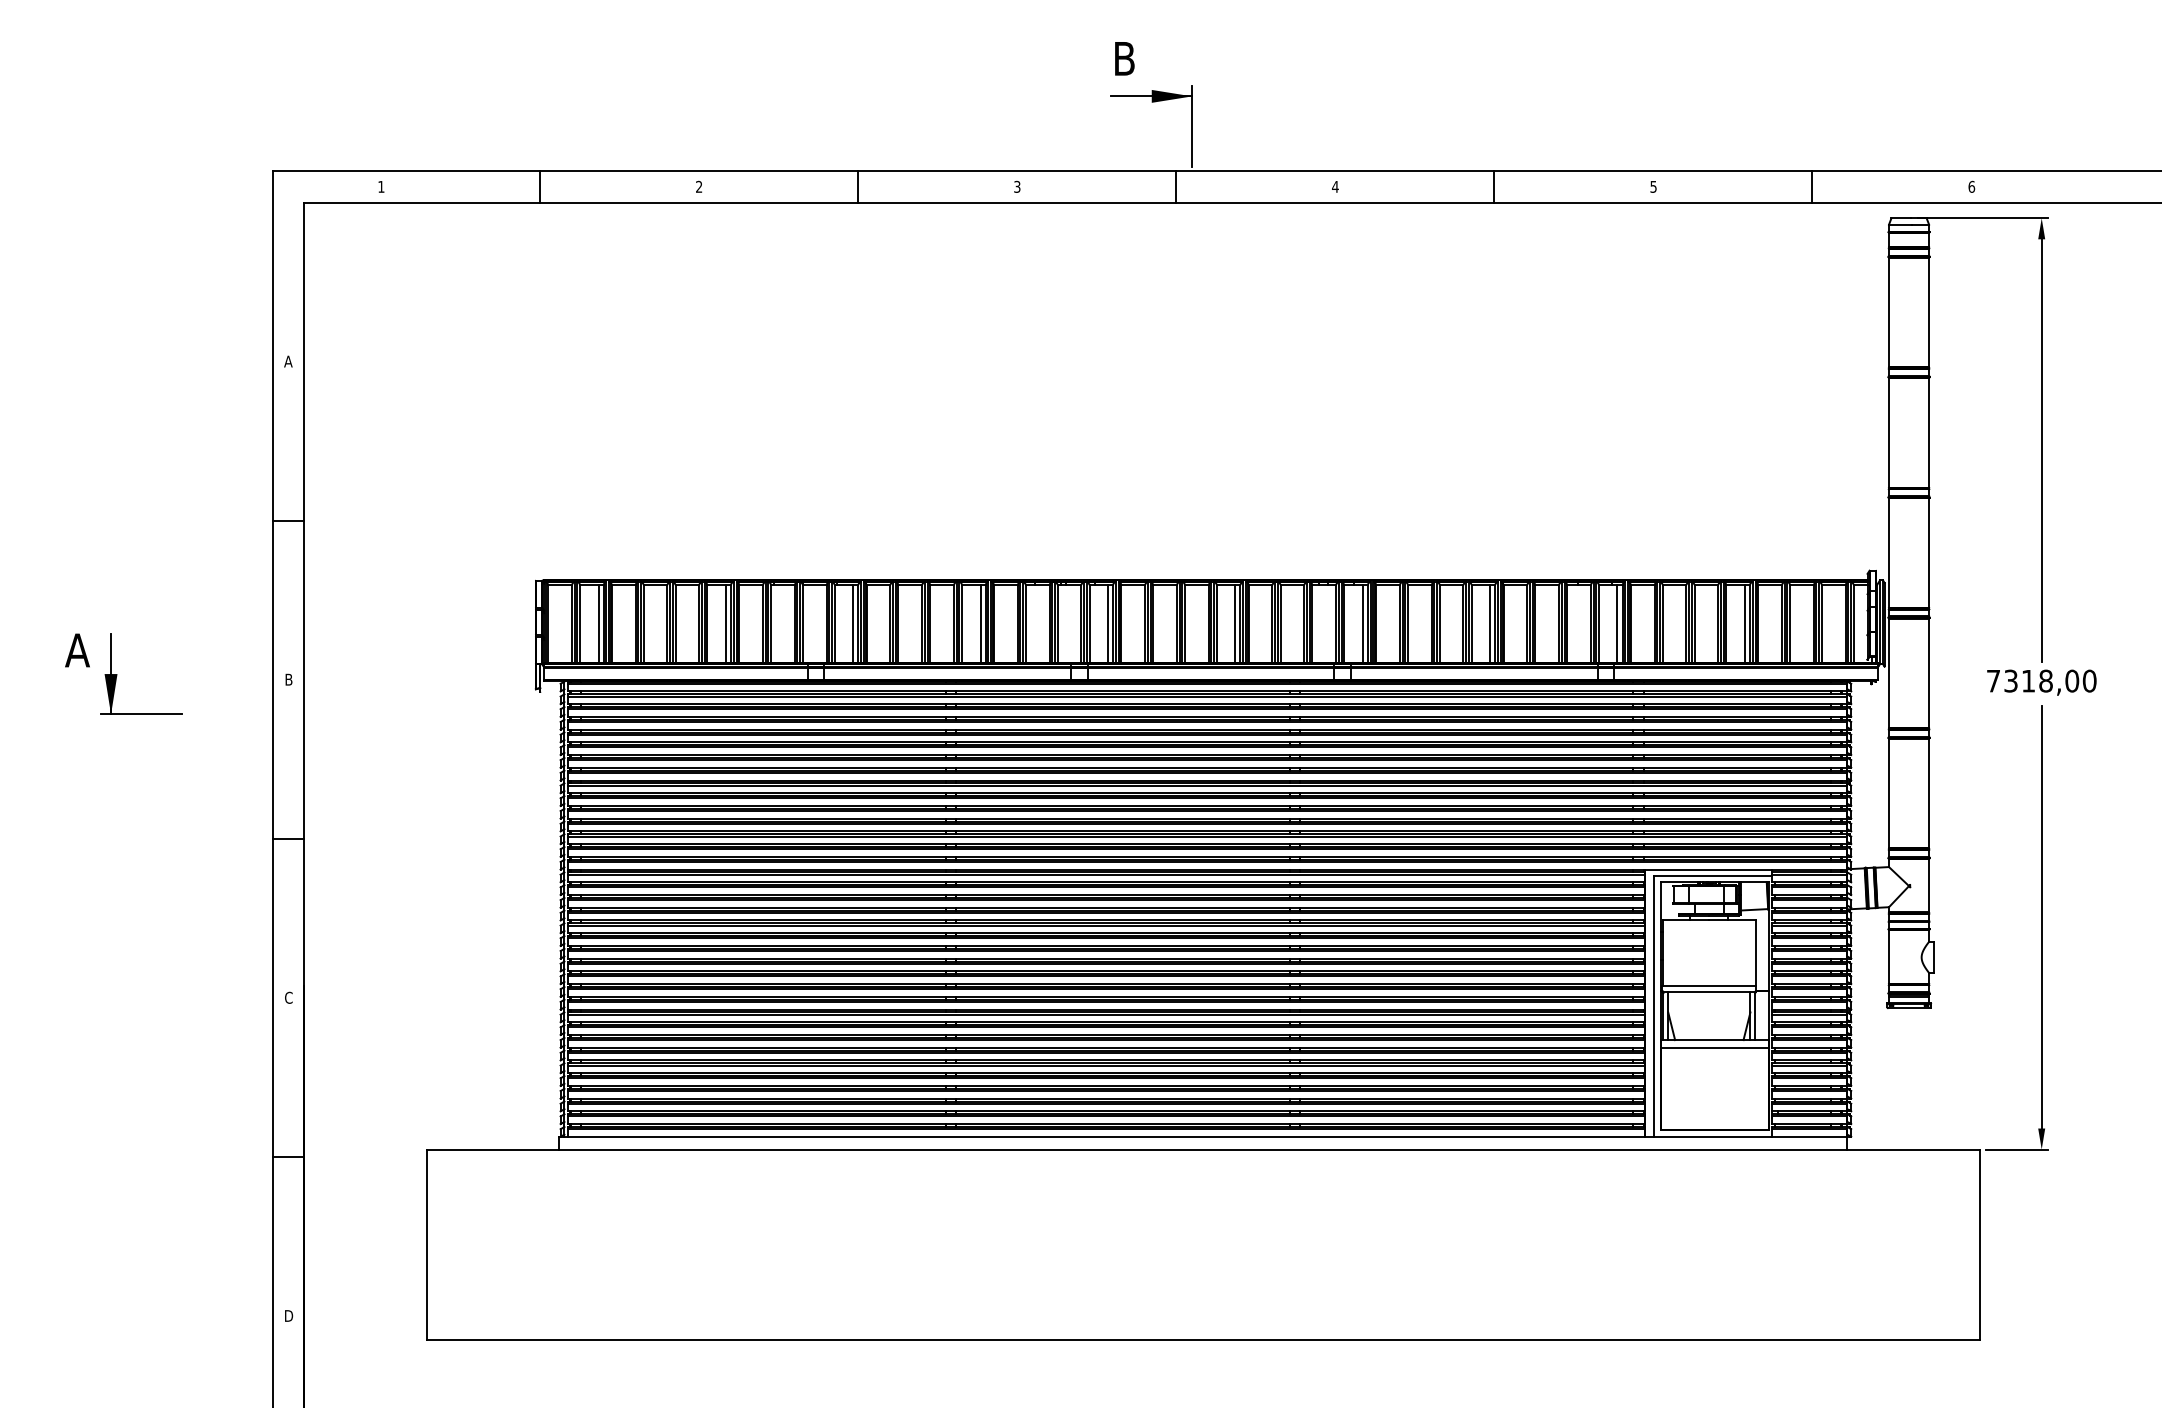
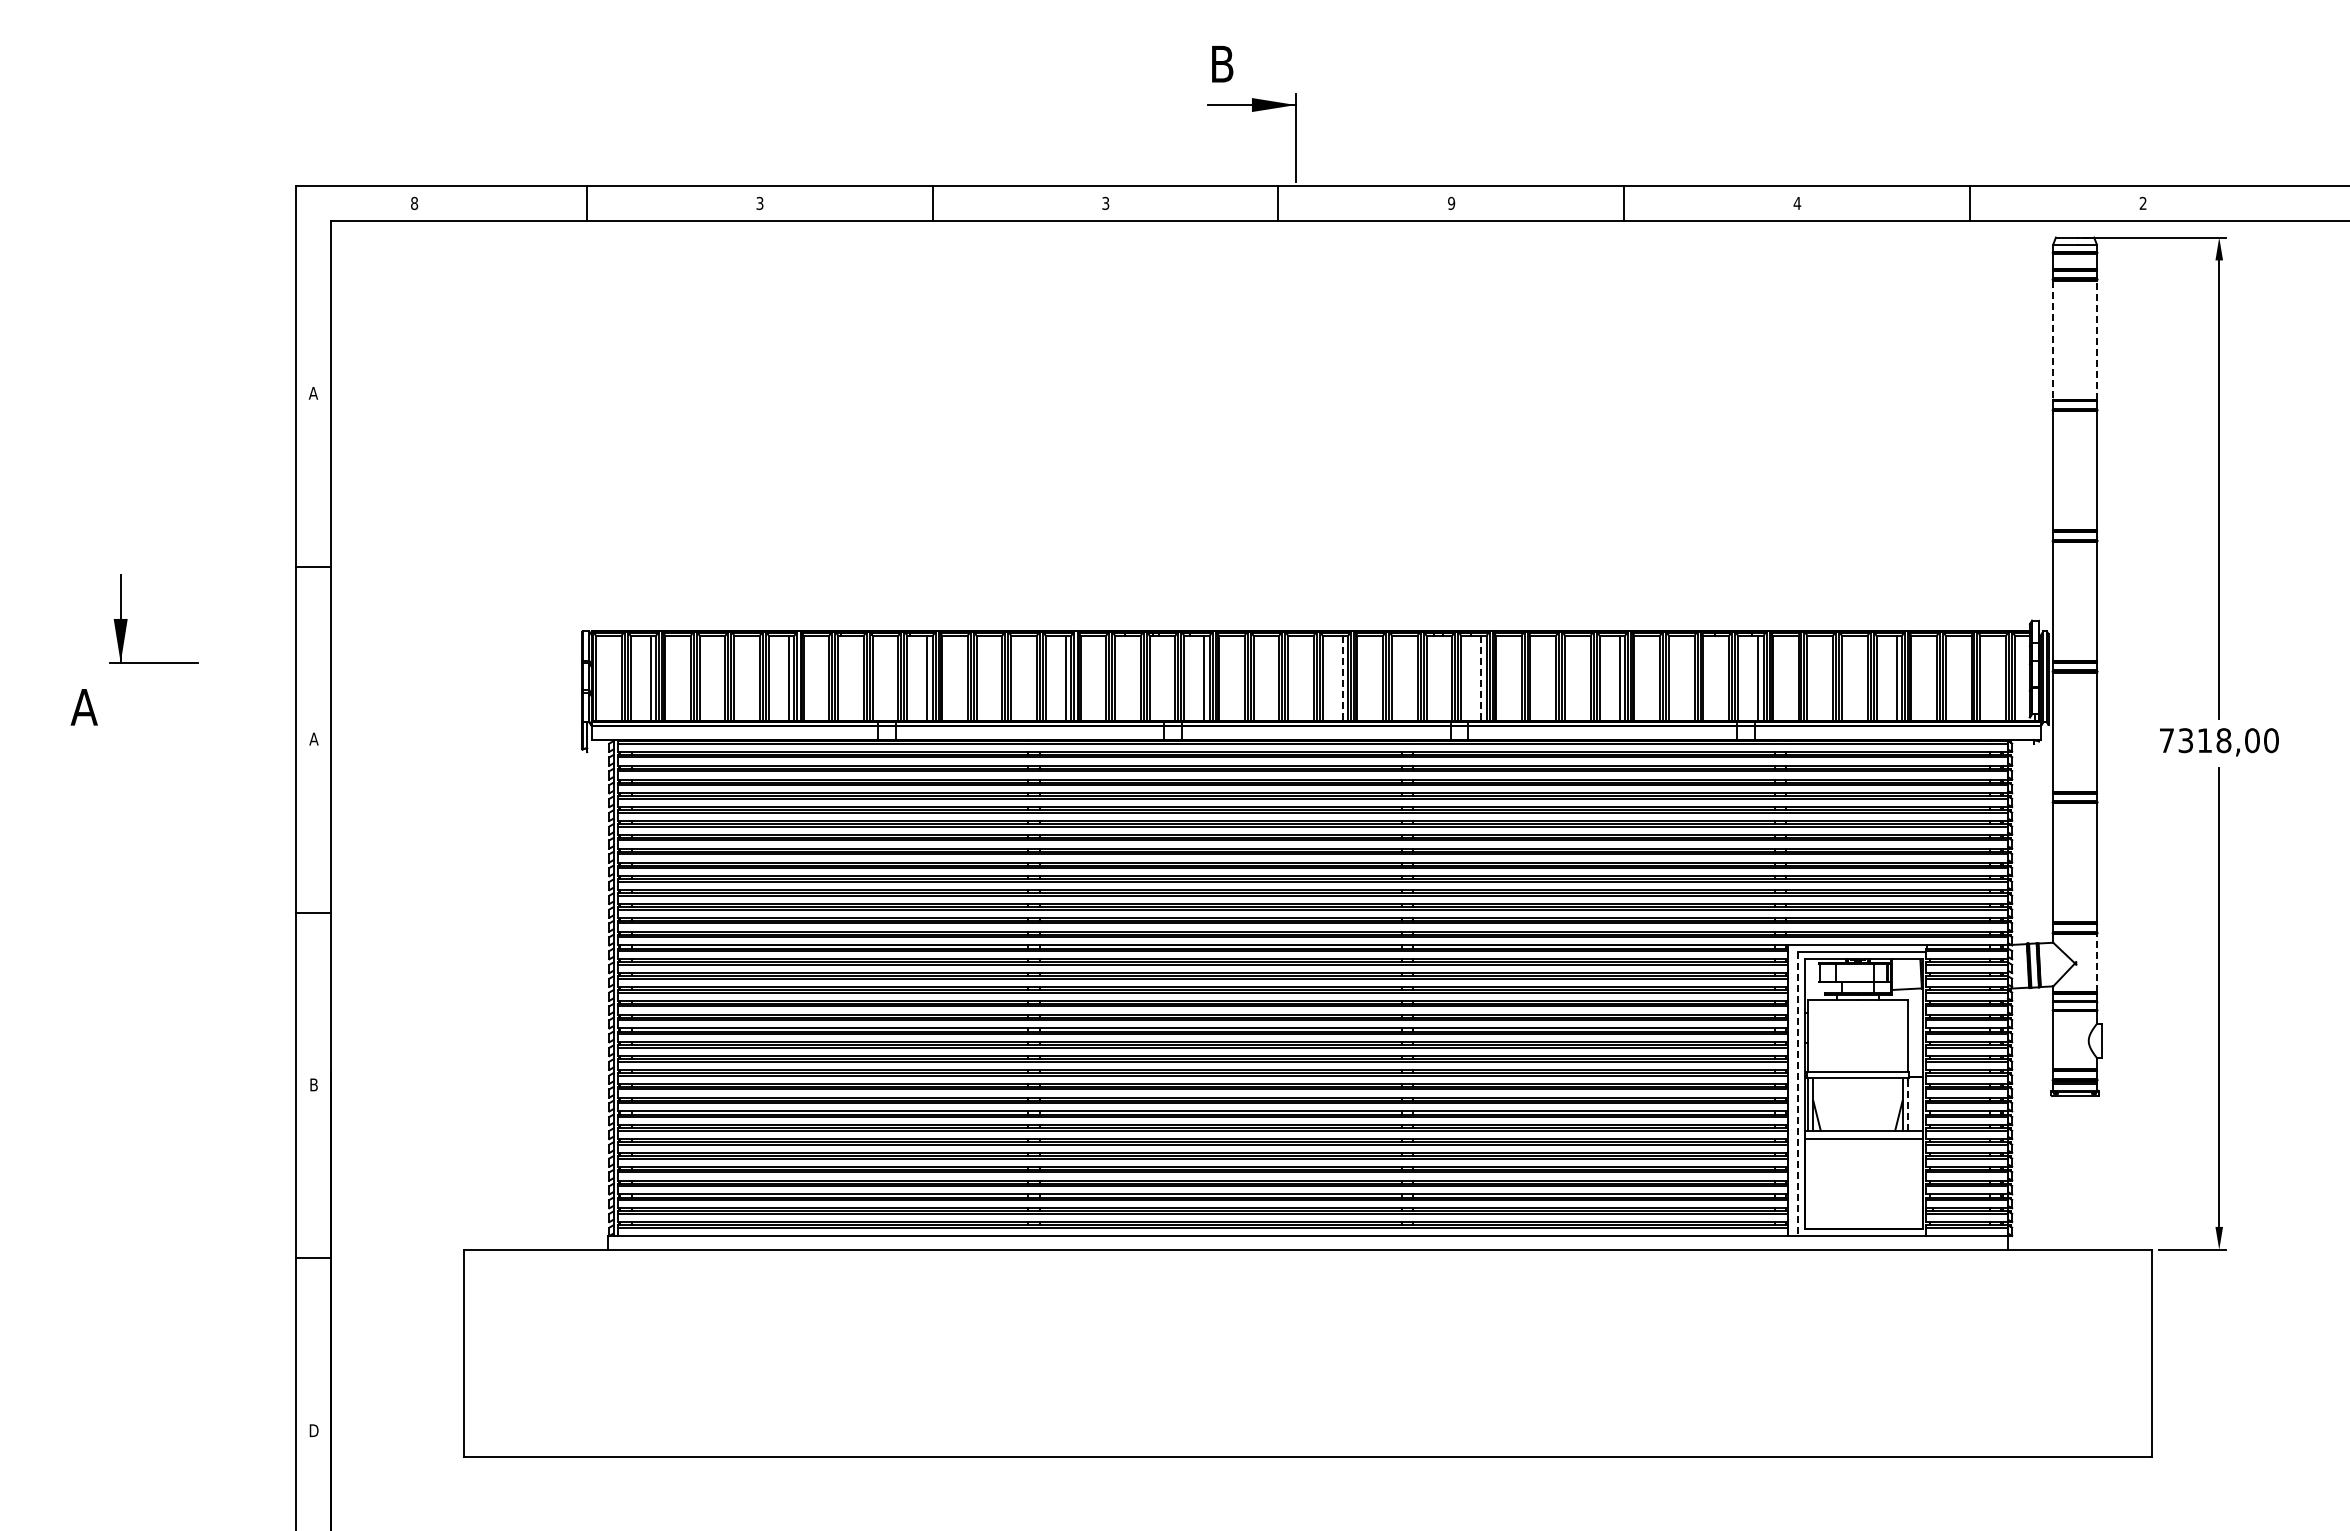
text: (381, 186) -> (414, 203), 1 -> 8
text: (698, 186) -> (759, 203), 2 -> 3
text: (1335, 186) -> (1451, 202), 4 -> 9
text: (1653, 186) -> (1797, 203), 5 -> 4
text: (1971, 186) -> (2142, 202), 6 -> 2
line: (1889, 313) -> (2053, 340), solid -> dashed
line: (1928, 313) -> (2096, 340), solid -> dashed
line: (1235, 623) -> (1342, 678), solid -> dashed
line: (1362, 623) -> (1481, 678), solid -> dashed
part: (117, 674) -> (127, 619), moved
text: (288, 679) -> (313, 738), B -> A
line: (1928, 886) -> (2096, 963), solid -> dashed
text: (288, 997) -> (313, 1084), C -> B
line: (1654, 1006) -> (1798, 1094), solid -> dashed
line: (1754, 1014) -> (1907, 1103), solid -> dashed

